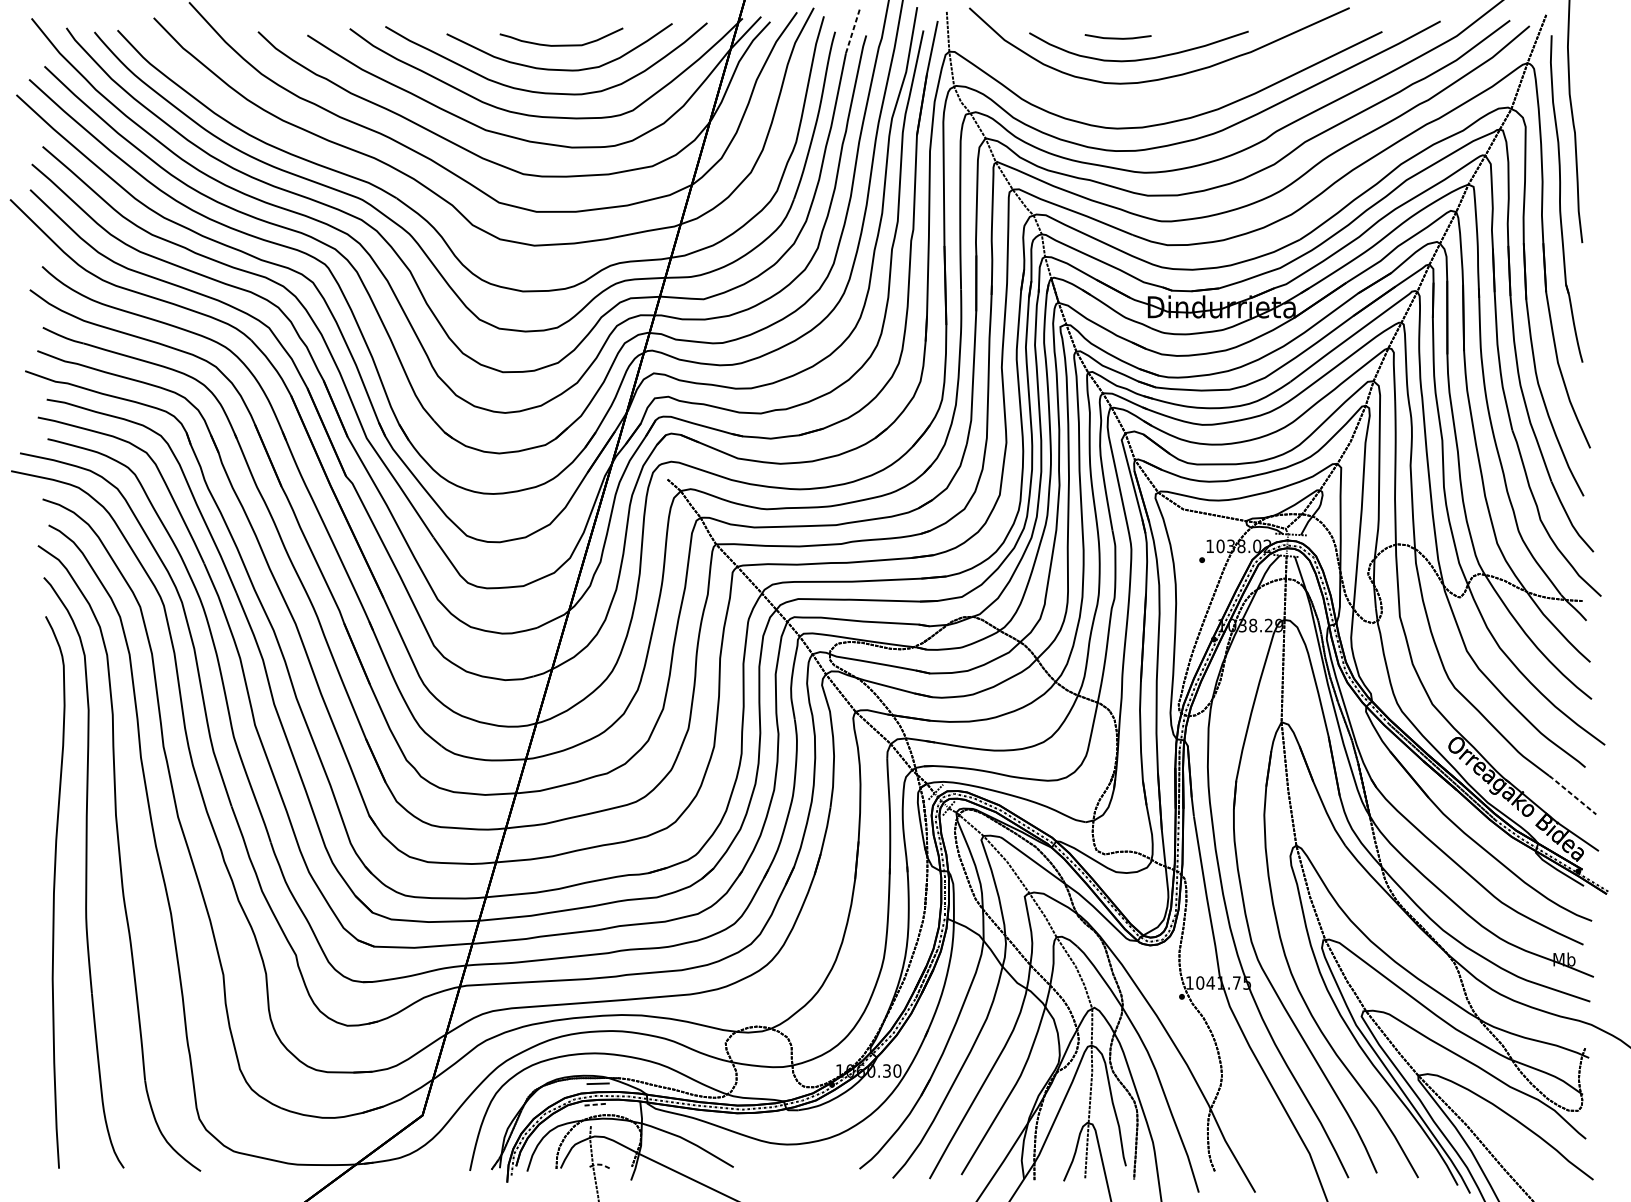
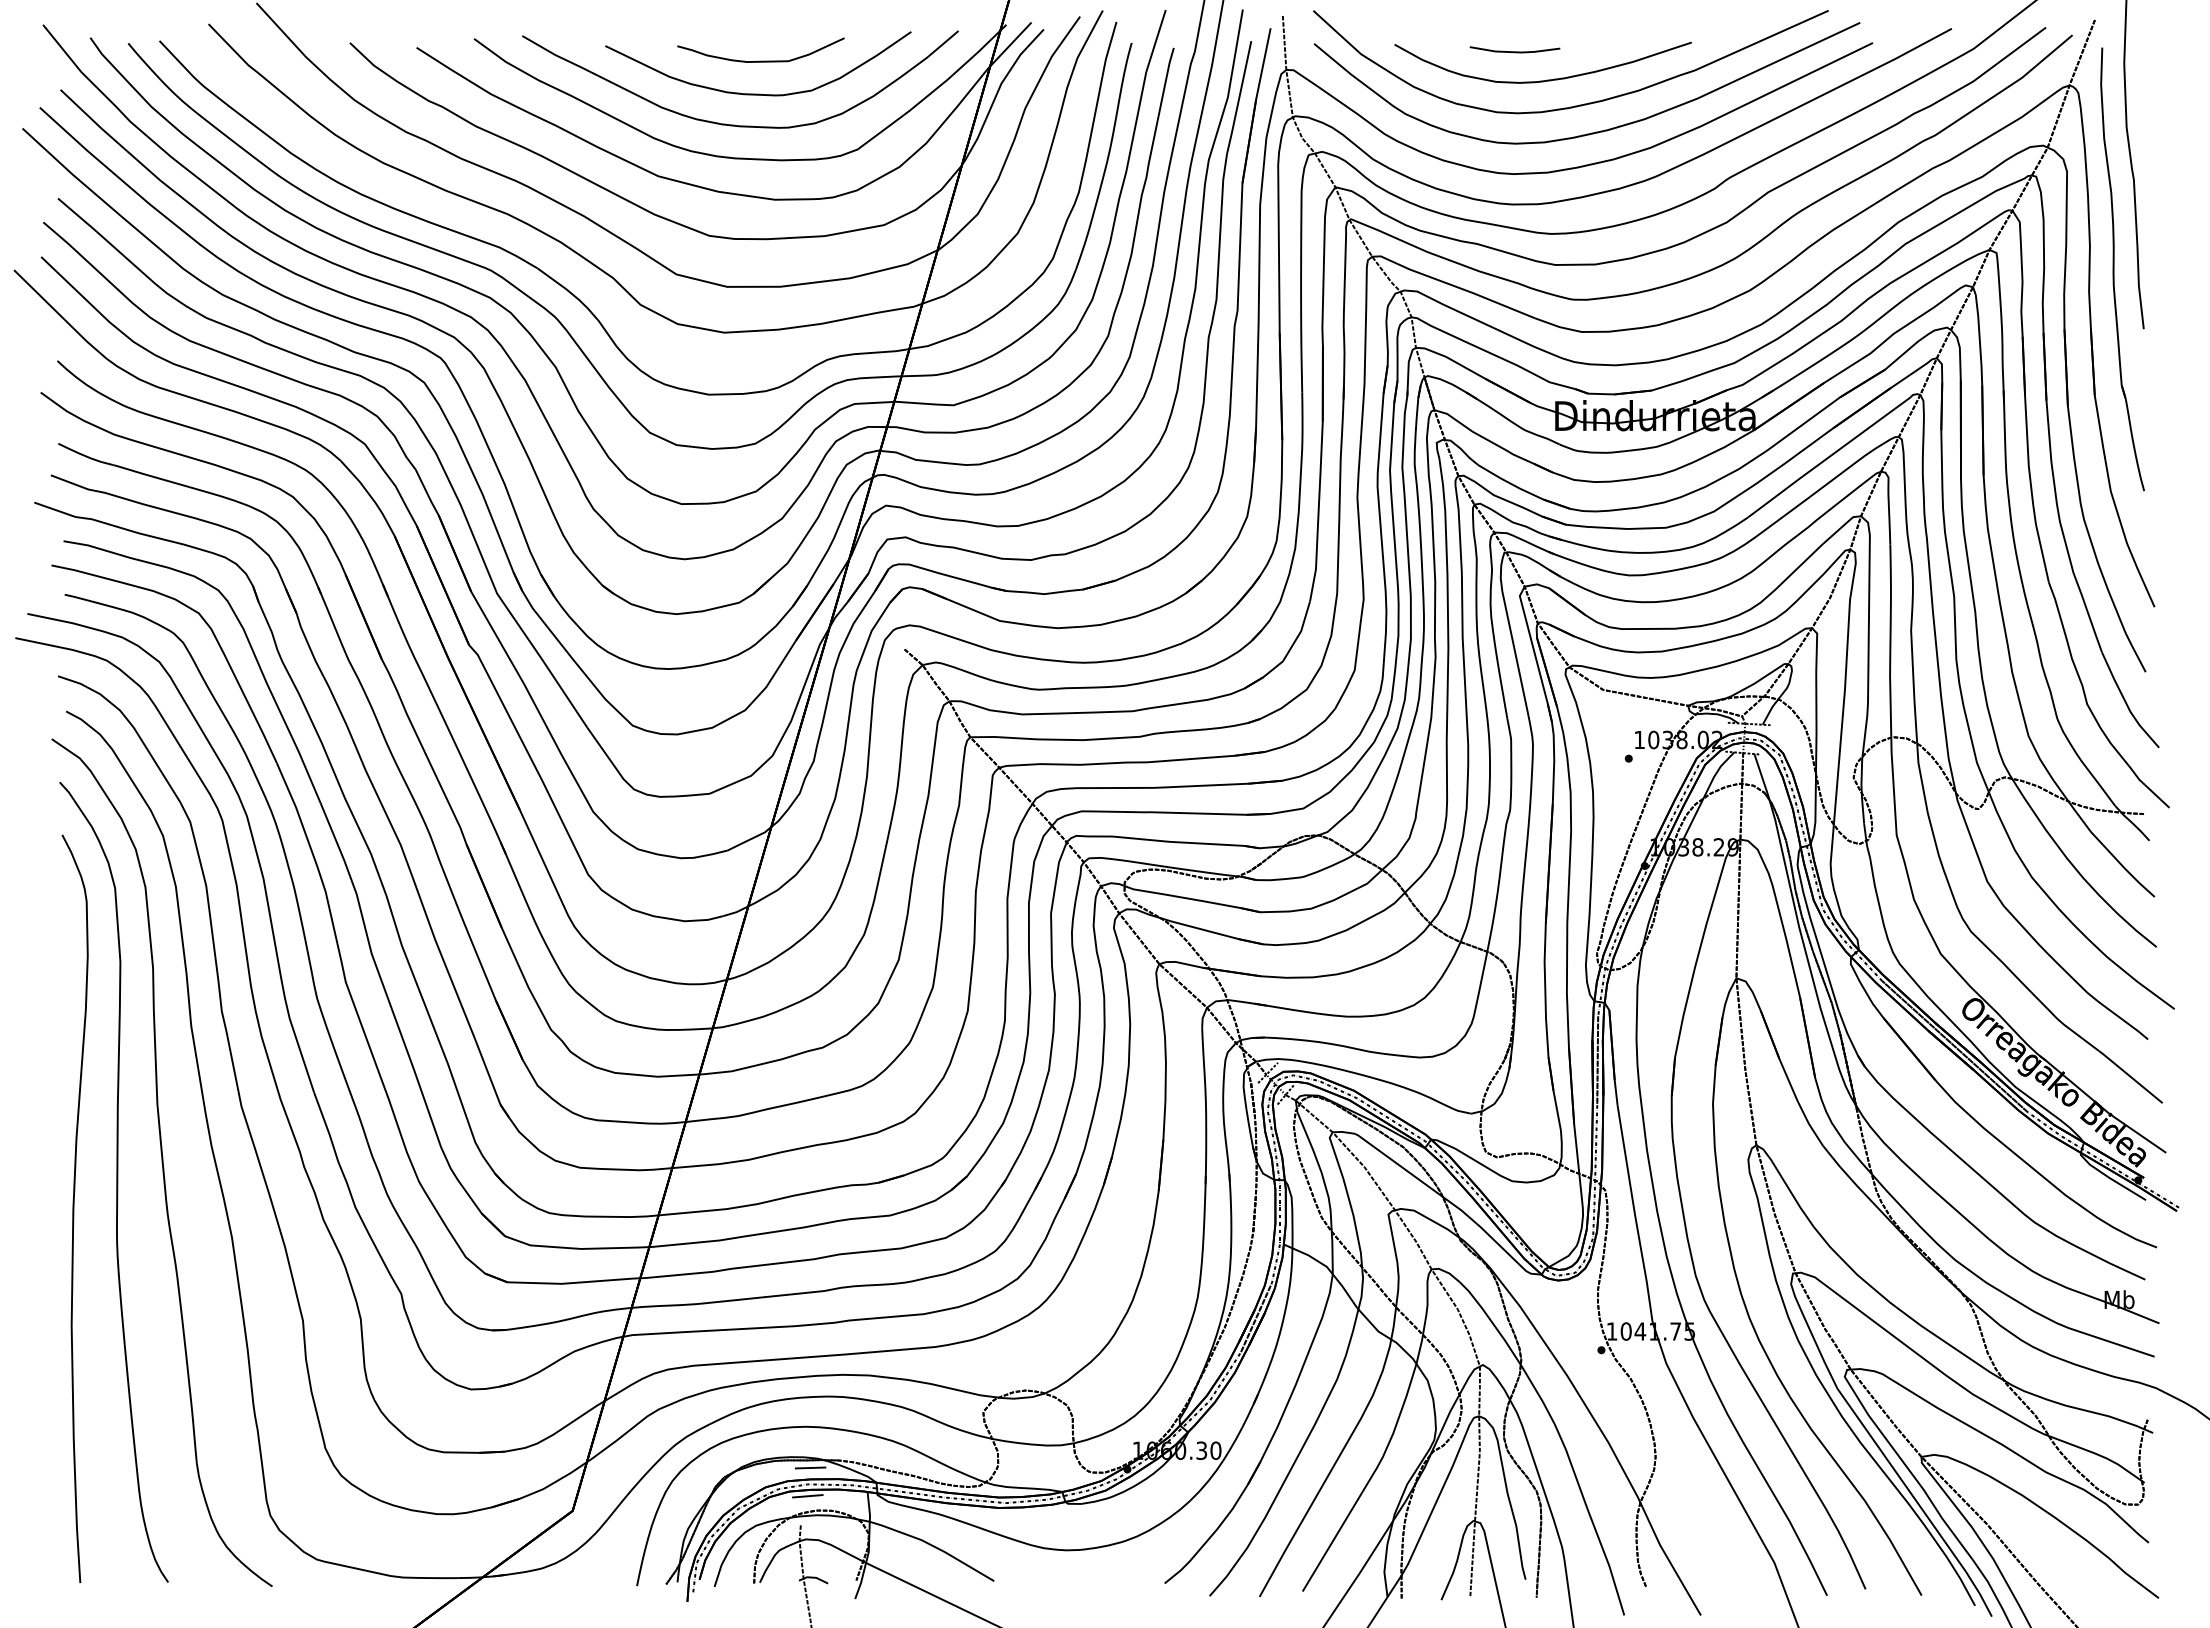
line: (853, 30) -> (1156, 41), dashed -> solid
curve: (1178, 97) -> (1596, 131), added
line: (1572, 794) -> (2130, 1076), dashed -> solid
line: (595, 1104) -> (807, 1496), dashed -> solid
line: (601, 1164) -> (814, 1577), dashed -> solid

